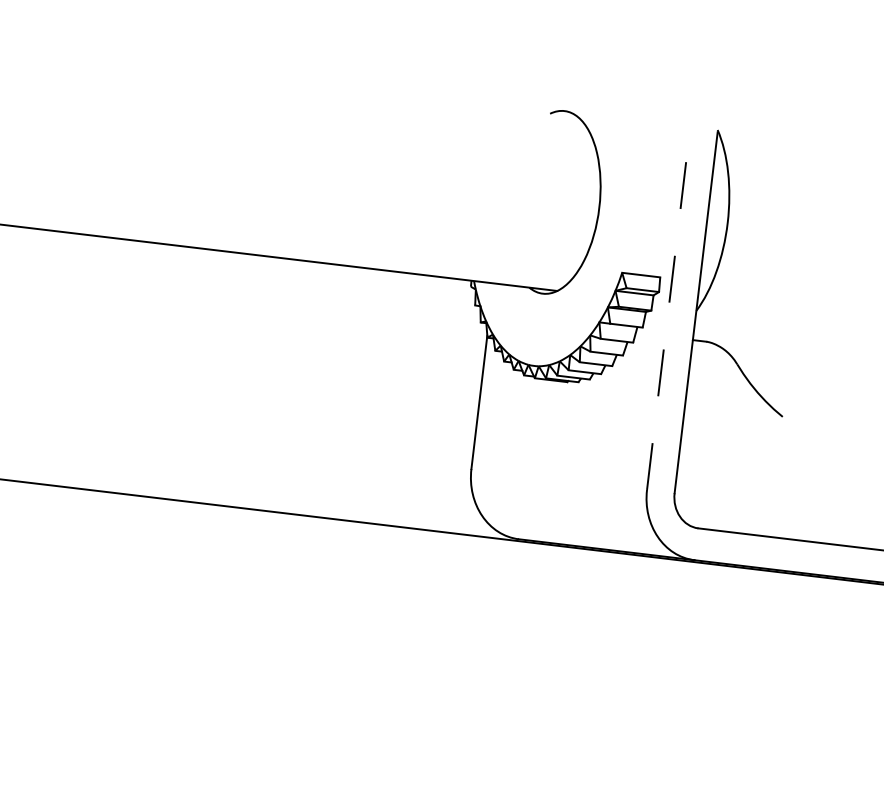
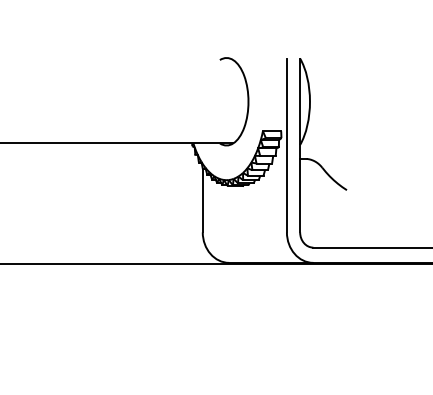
line: (667, 308) -> (286, 145), dashed -> solid

